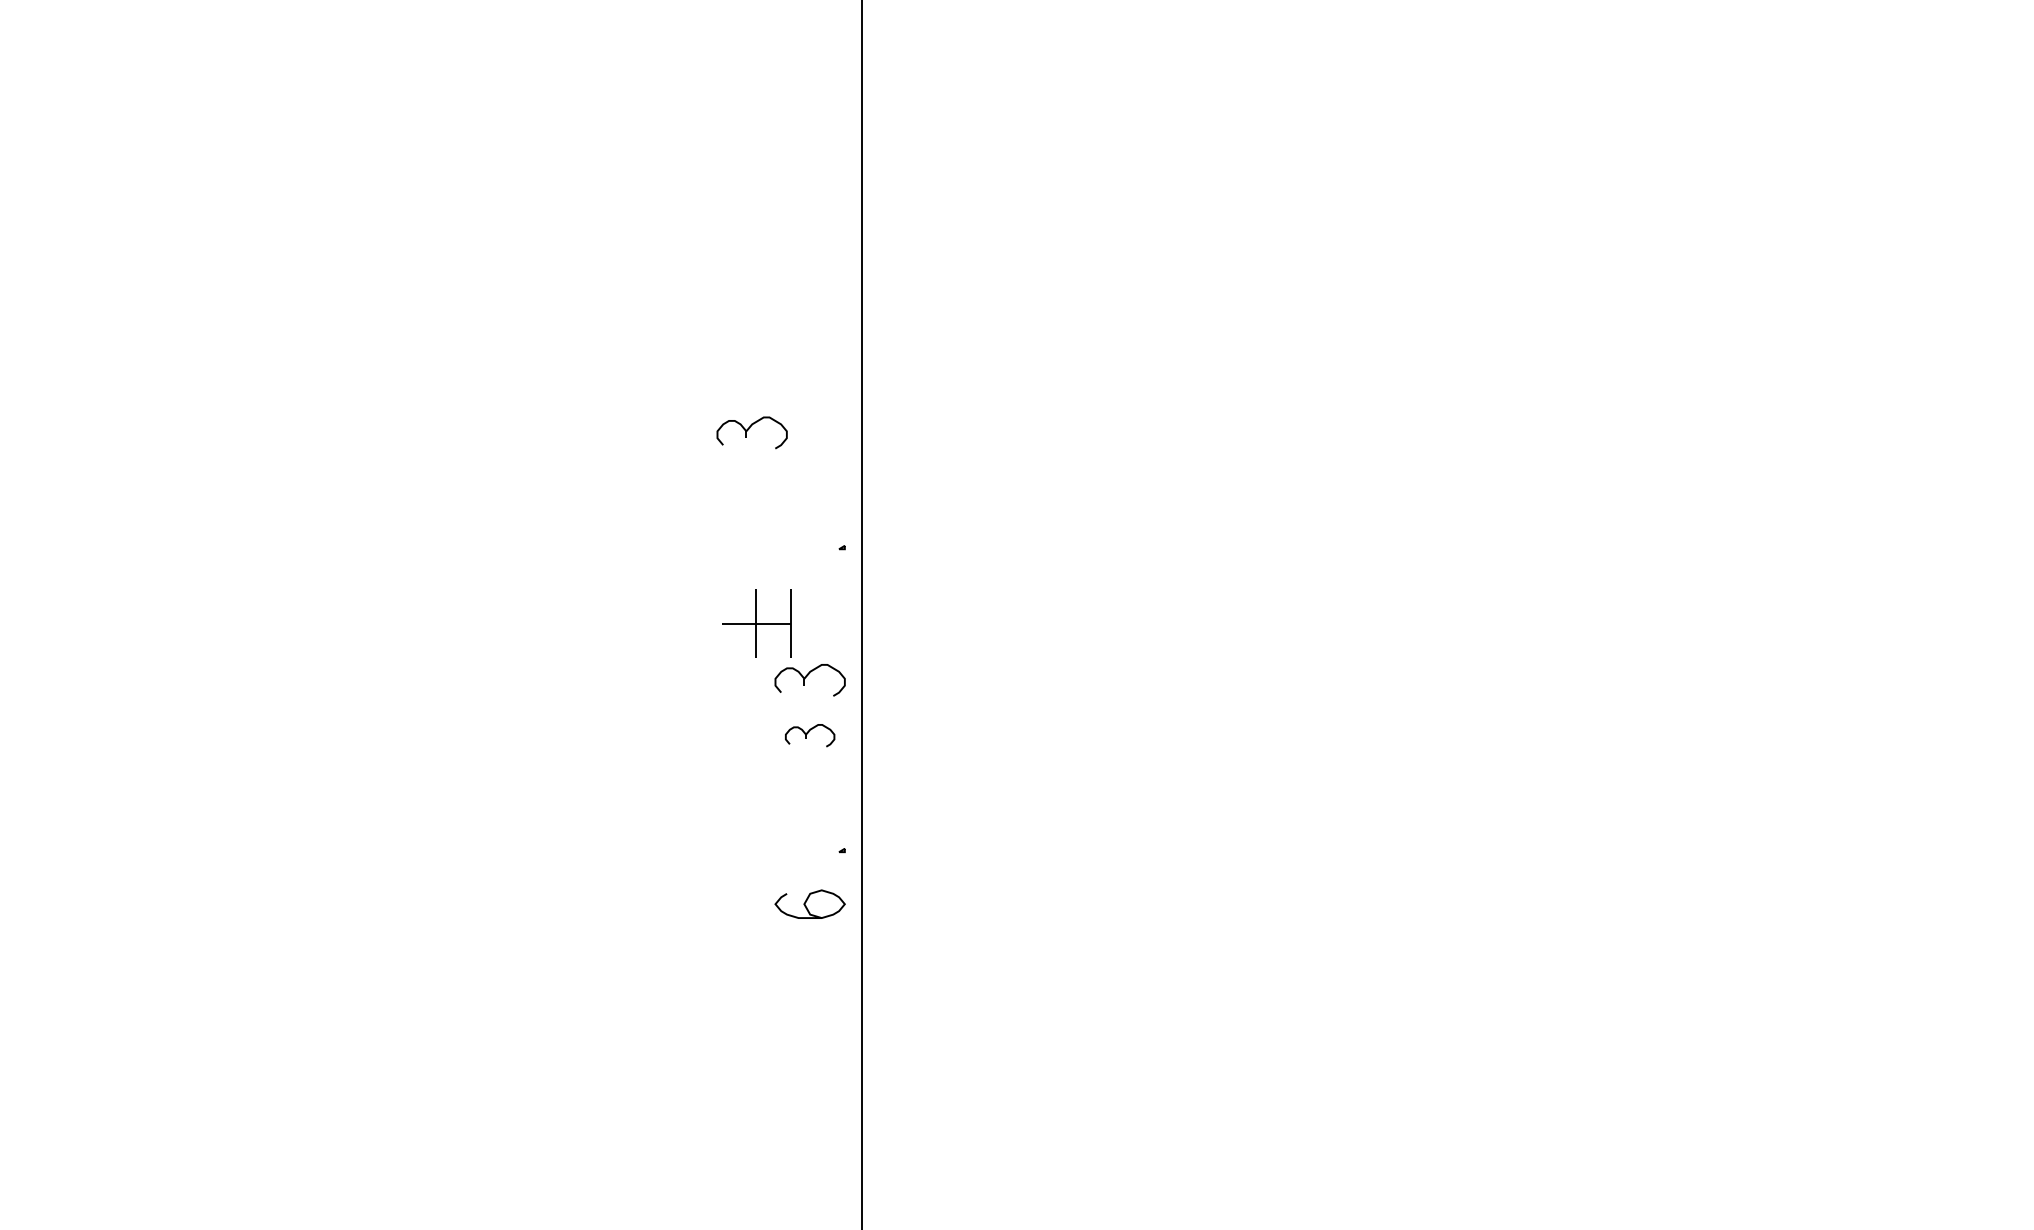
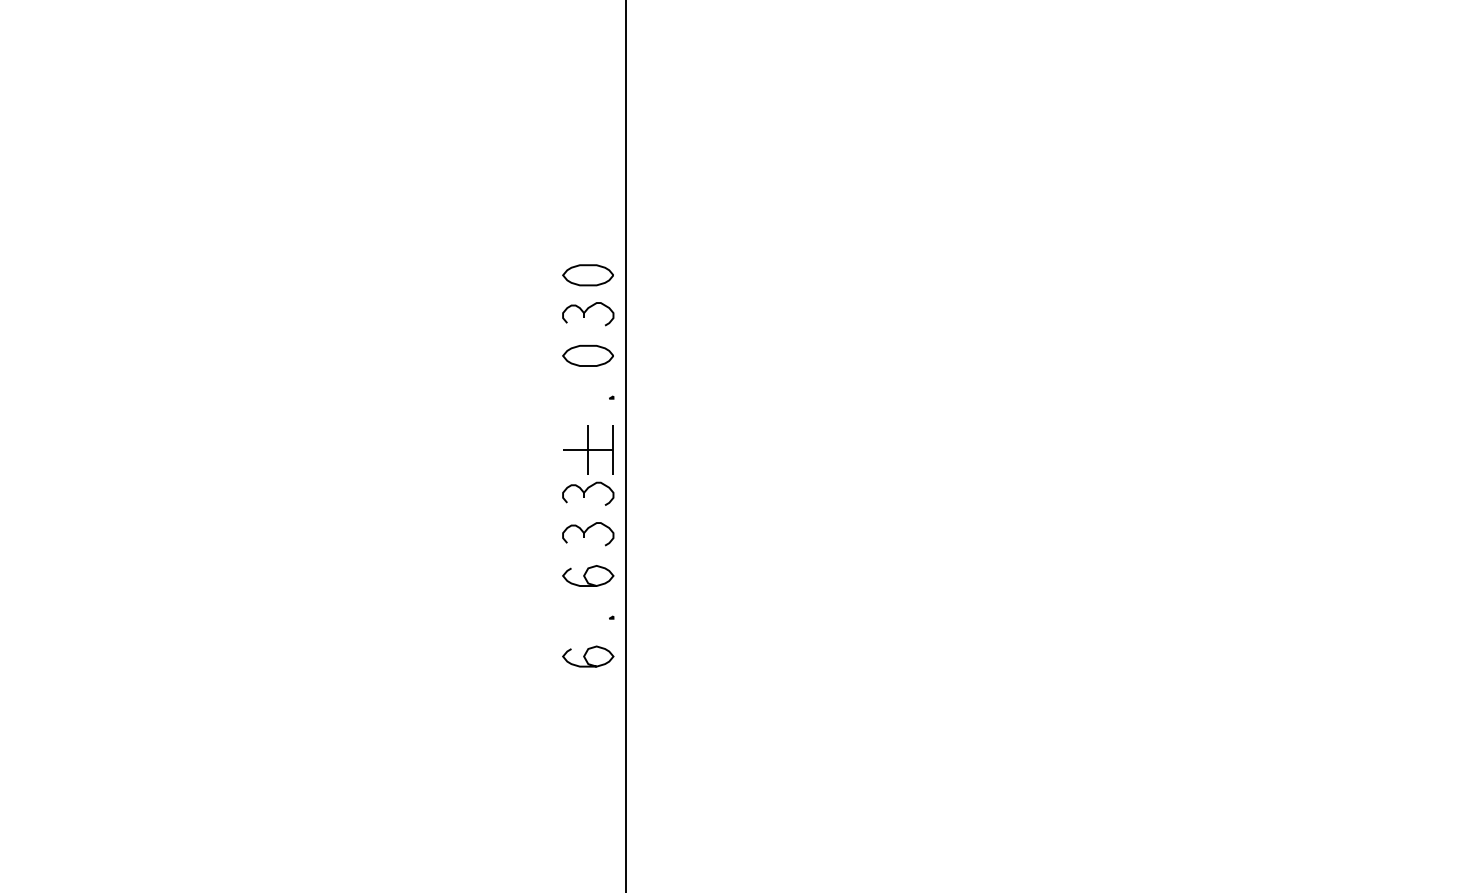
part: (809, 379) -> (587, 275), added
part: (751, 432) -> (587, 313), moved
part: (809, 490) -> (587, 356), added
part: (756, 623) -> (588, 449), moved
part: (809, 735) -> (587, 534), size x1.43
curve: (806, 791) -> (585, 574), added

